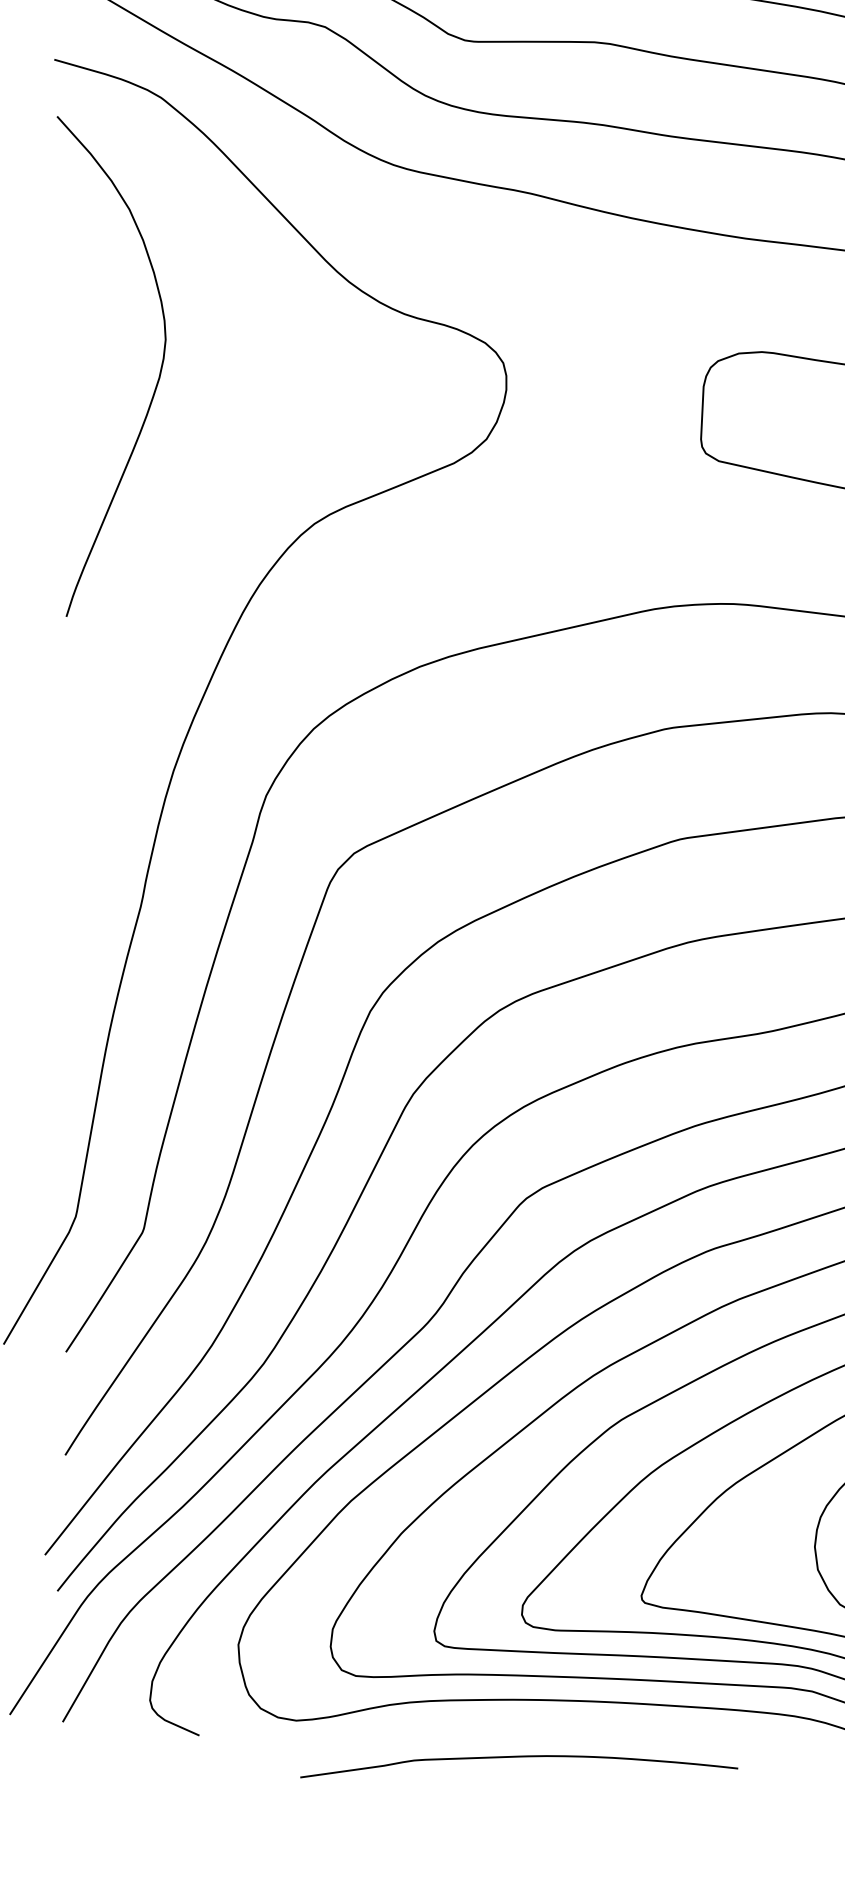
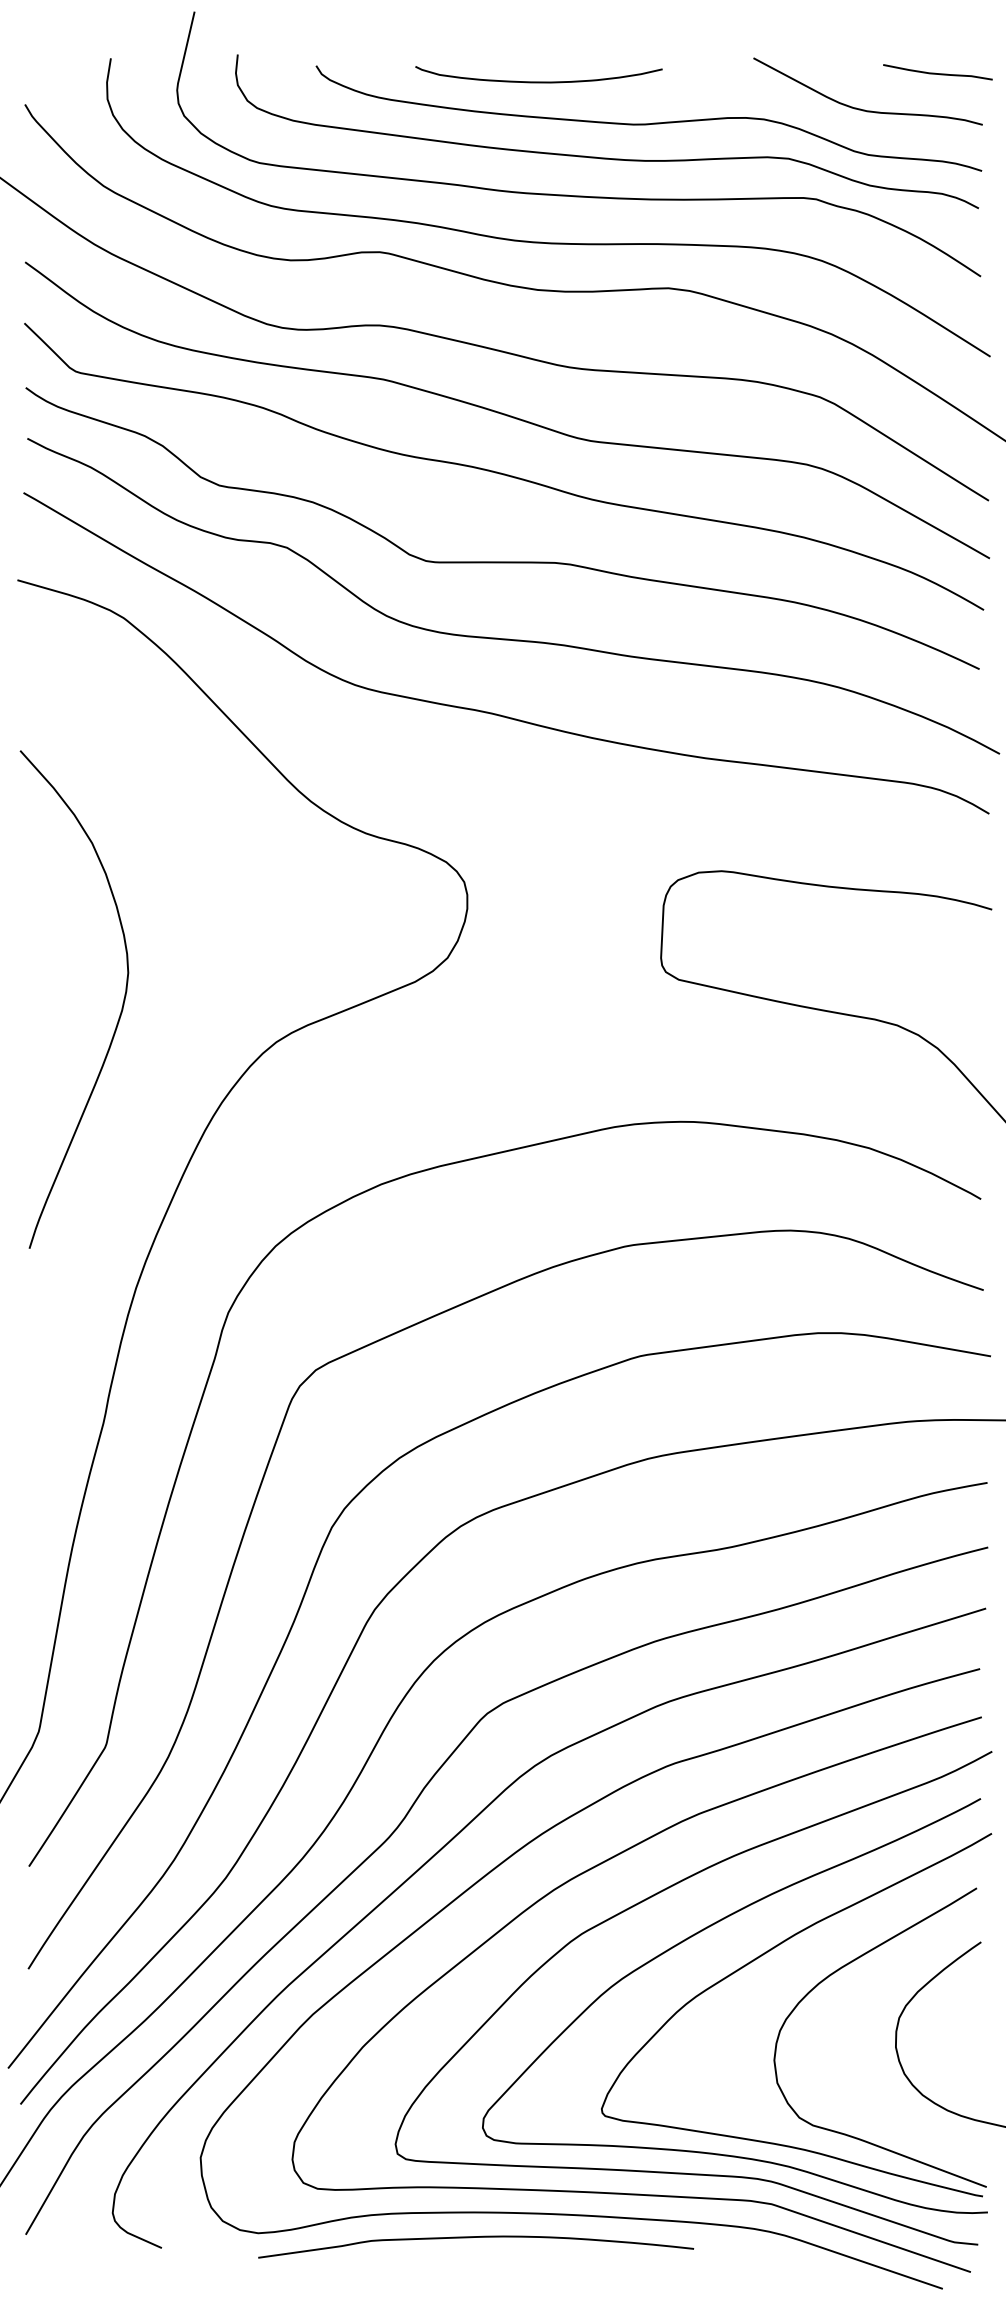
curve: (156, 381) -> (119, 1014), moved
curve: (519, 1757) -> (476, 2237), moved

